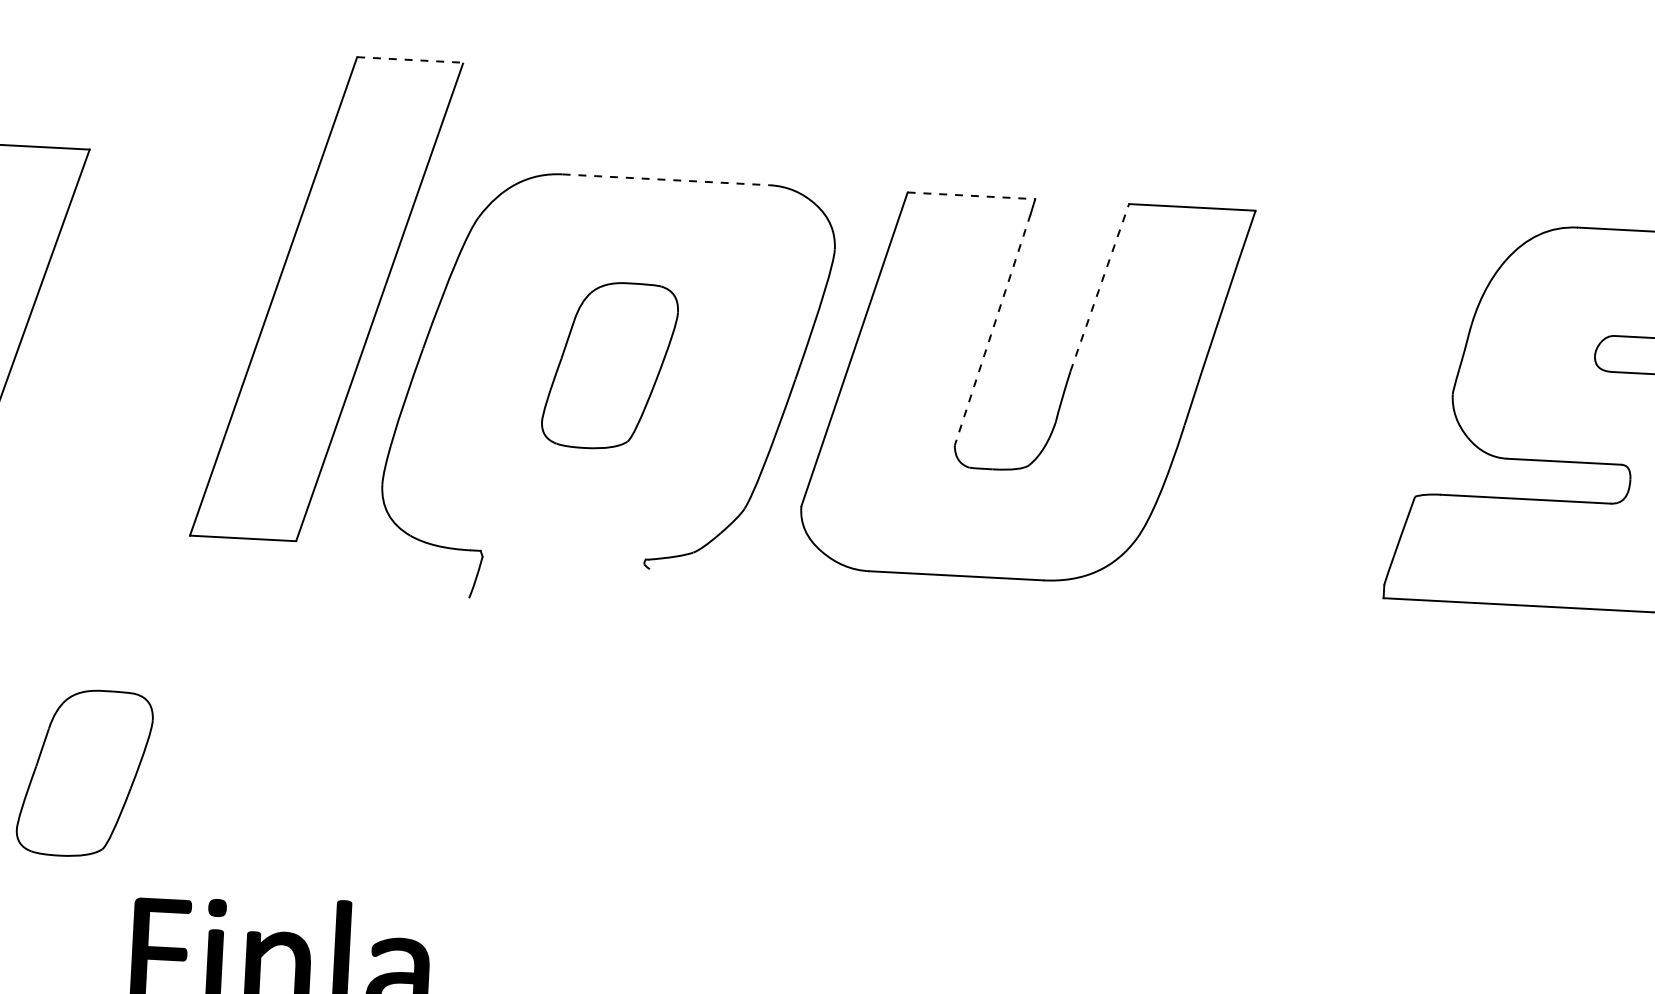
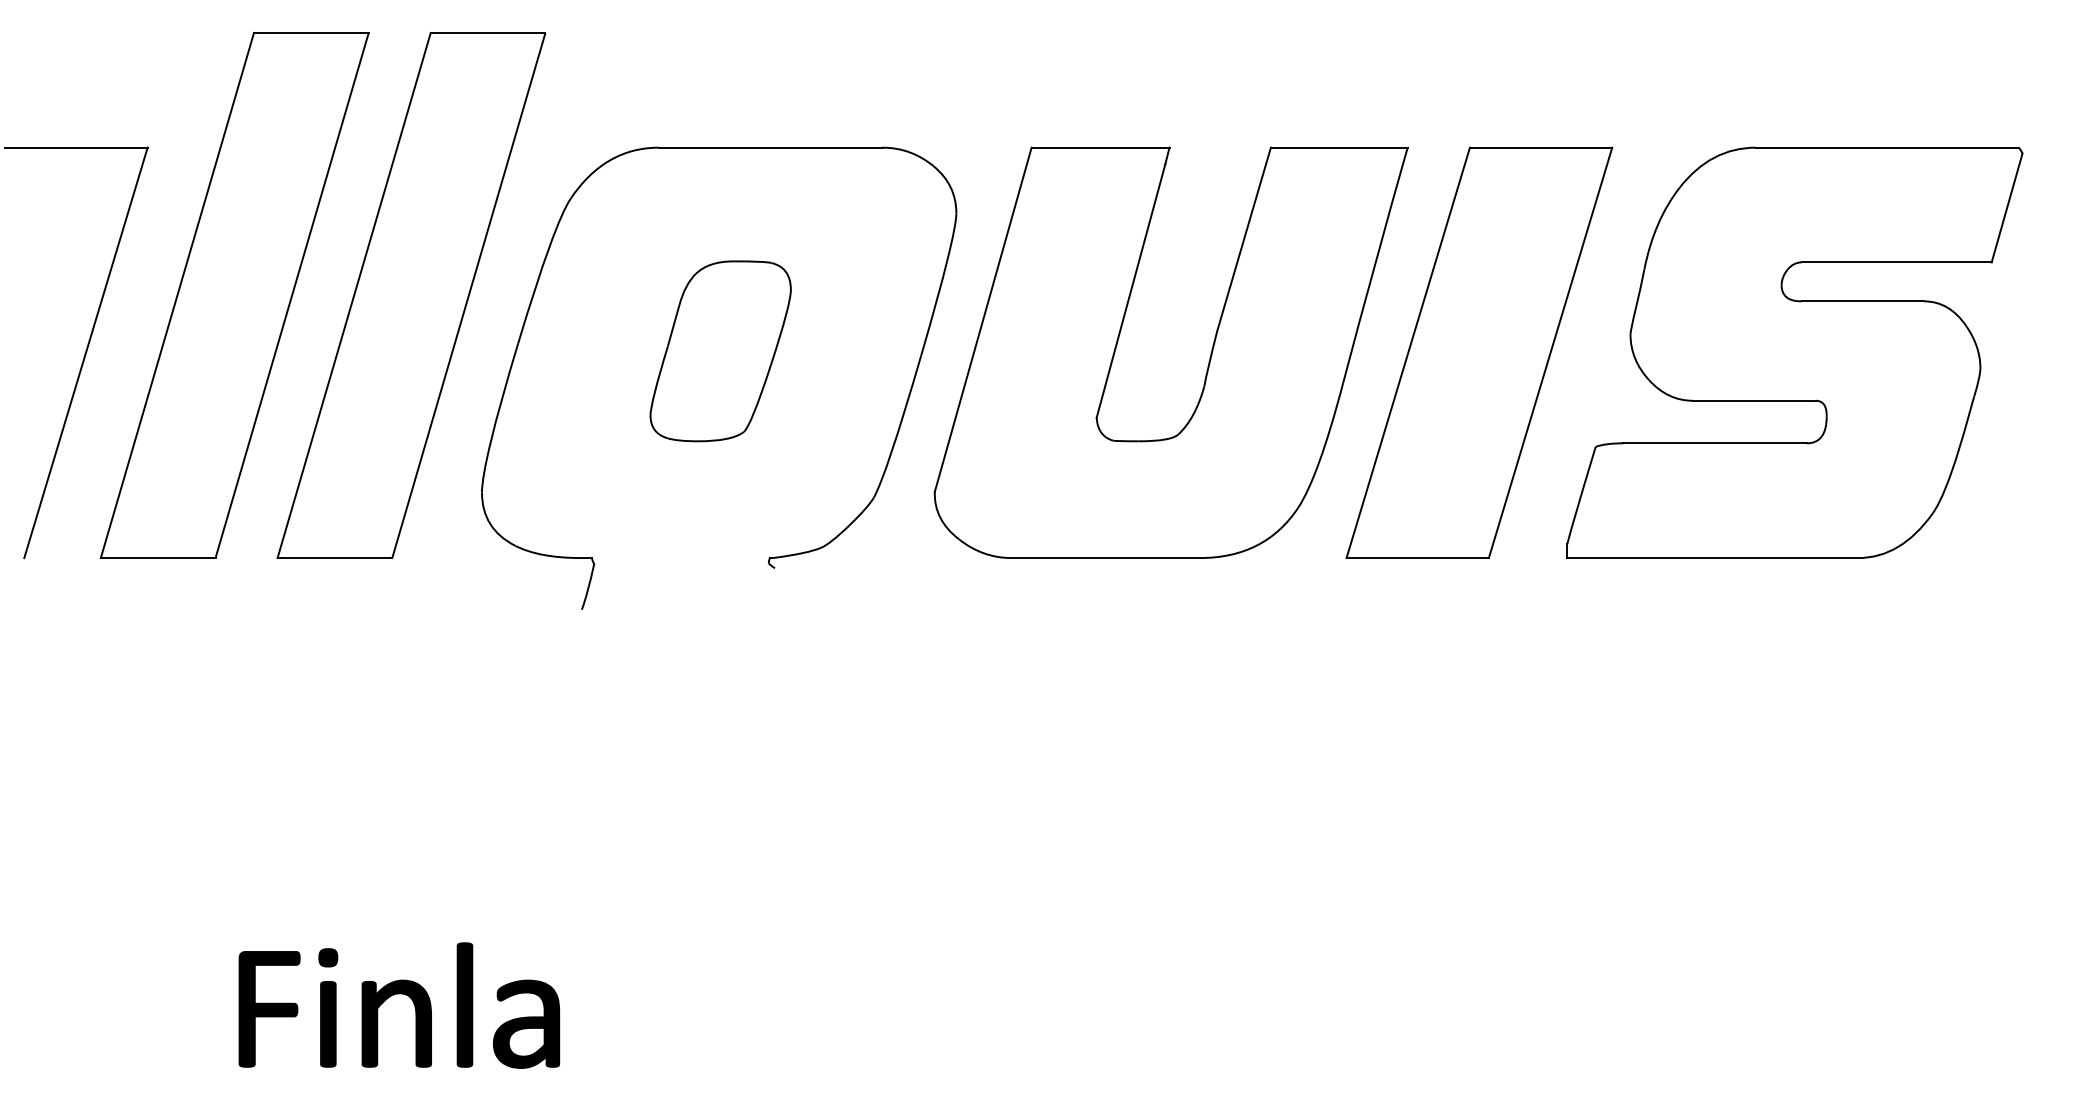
line: (410, 59) -> (488, 32), dashed -> solid
line: (666, 179) -> (770, 147), dashed -> solid
line: (971, 195) -> (1100, 147), dashed -> solid
line: (1100, 287) -> (1244, 239), dashed -> solid
part: (162, 290) -> (234, 295), added
line: (992, 330) -> (1130, 291), dashed -> solid
part: (1312, 403) -> (1479, 352), added
part: (84, 773) -> (177, 820), removed

